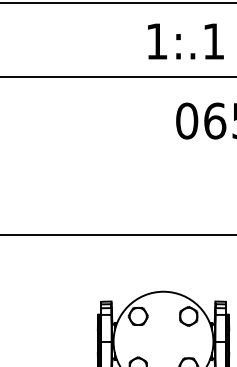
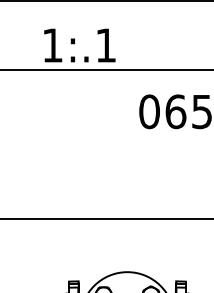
text: (185, 41) -> (79, 45), moved

